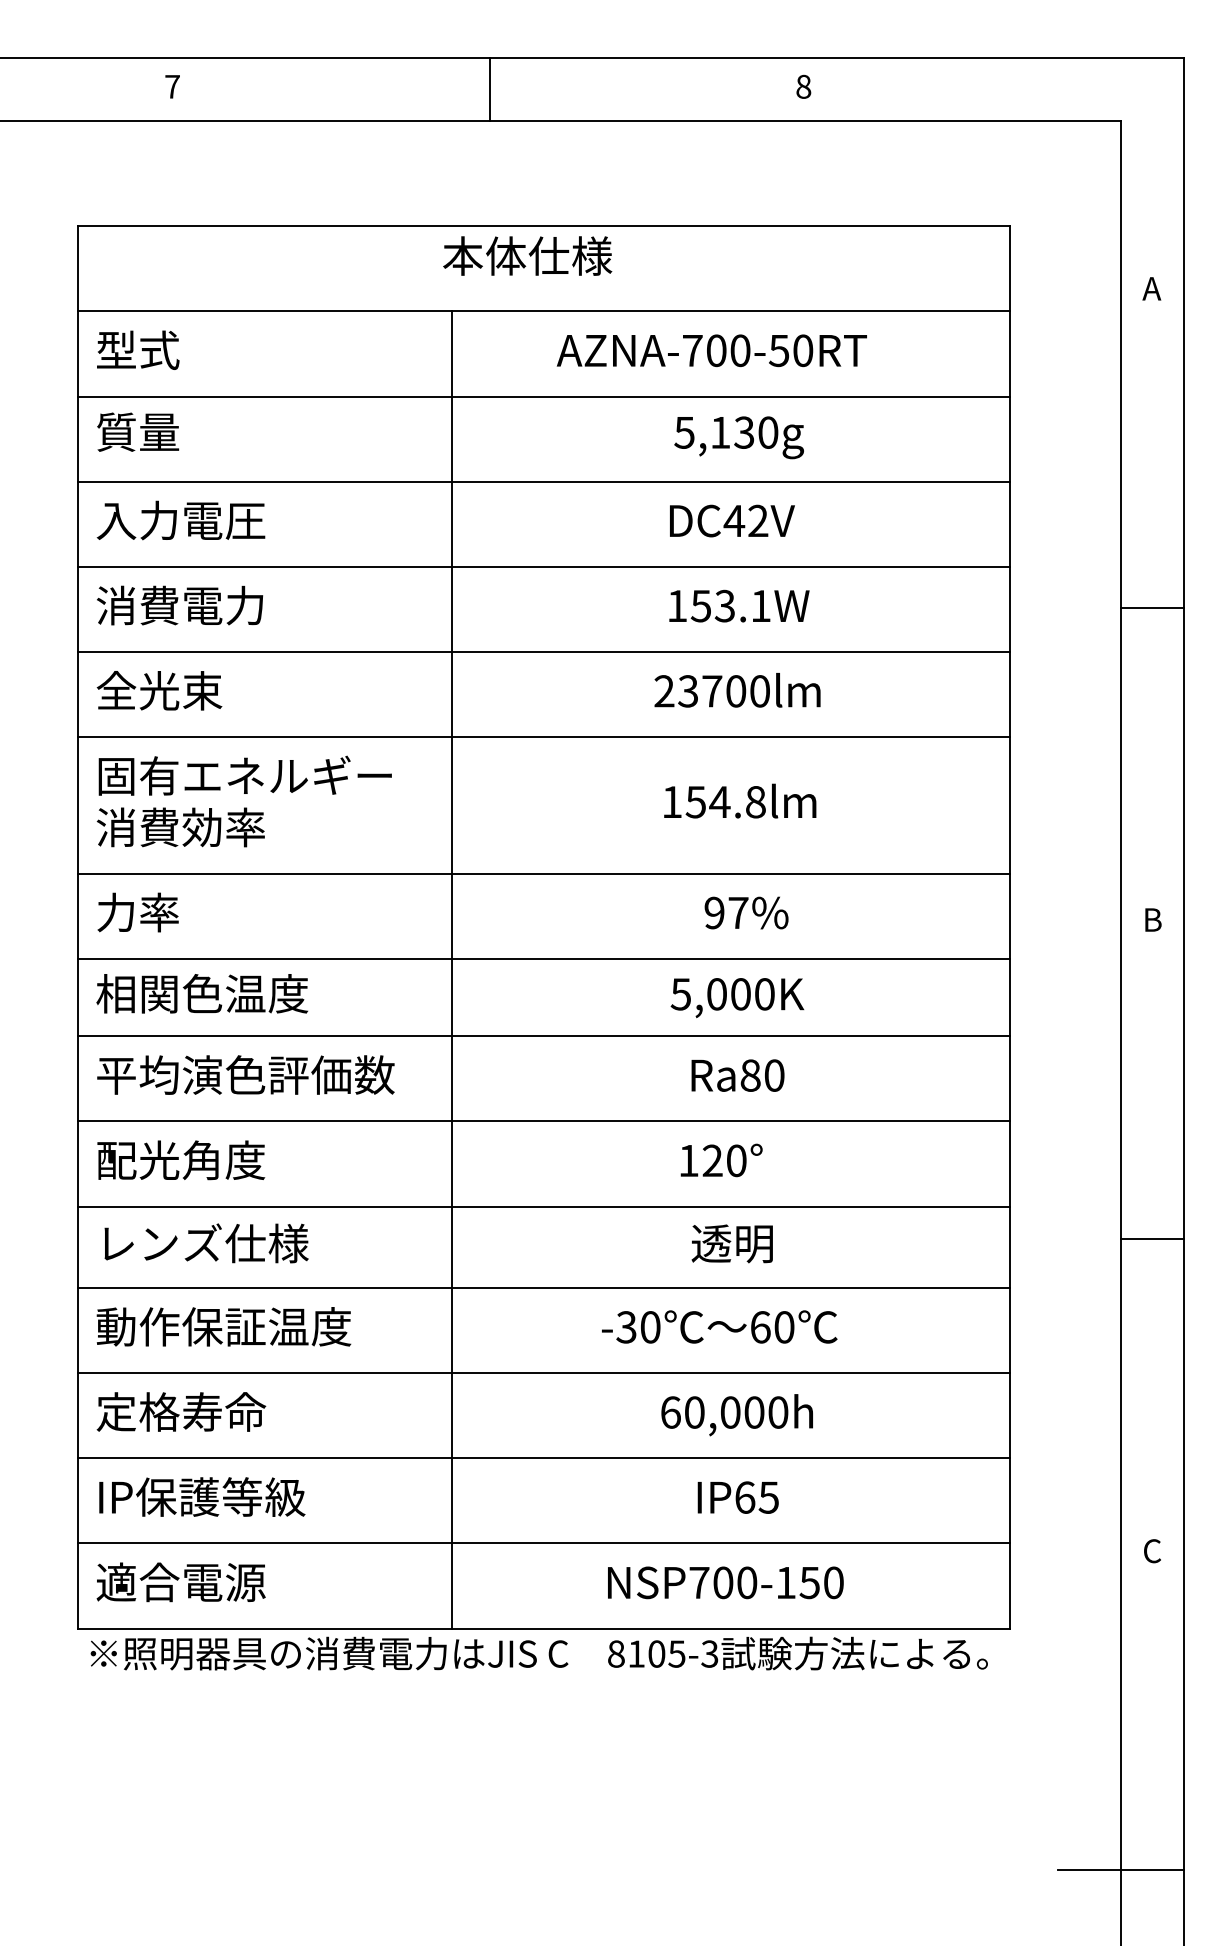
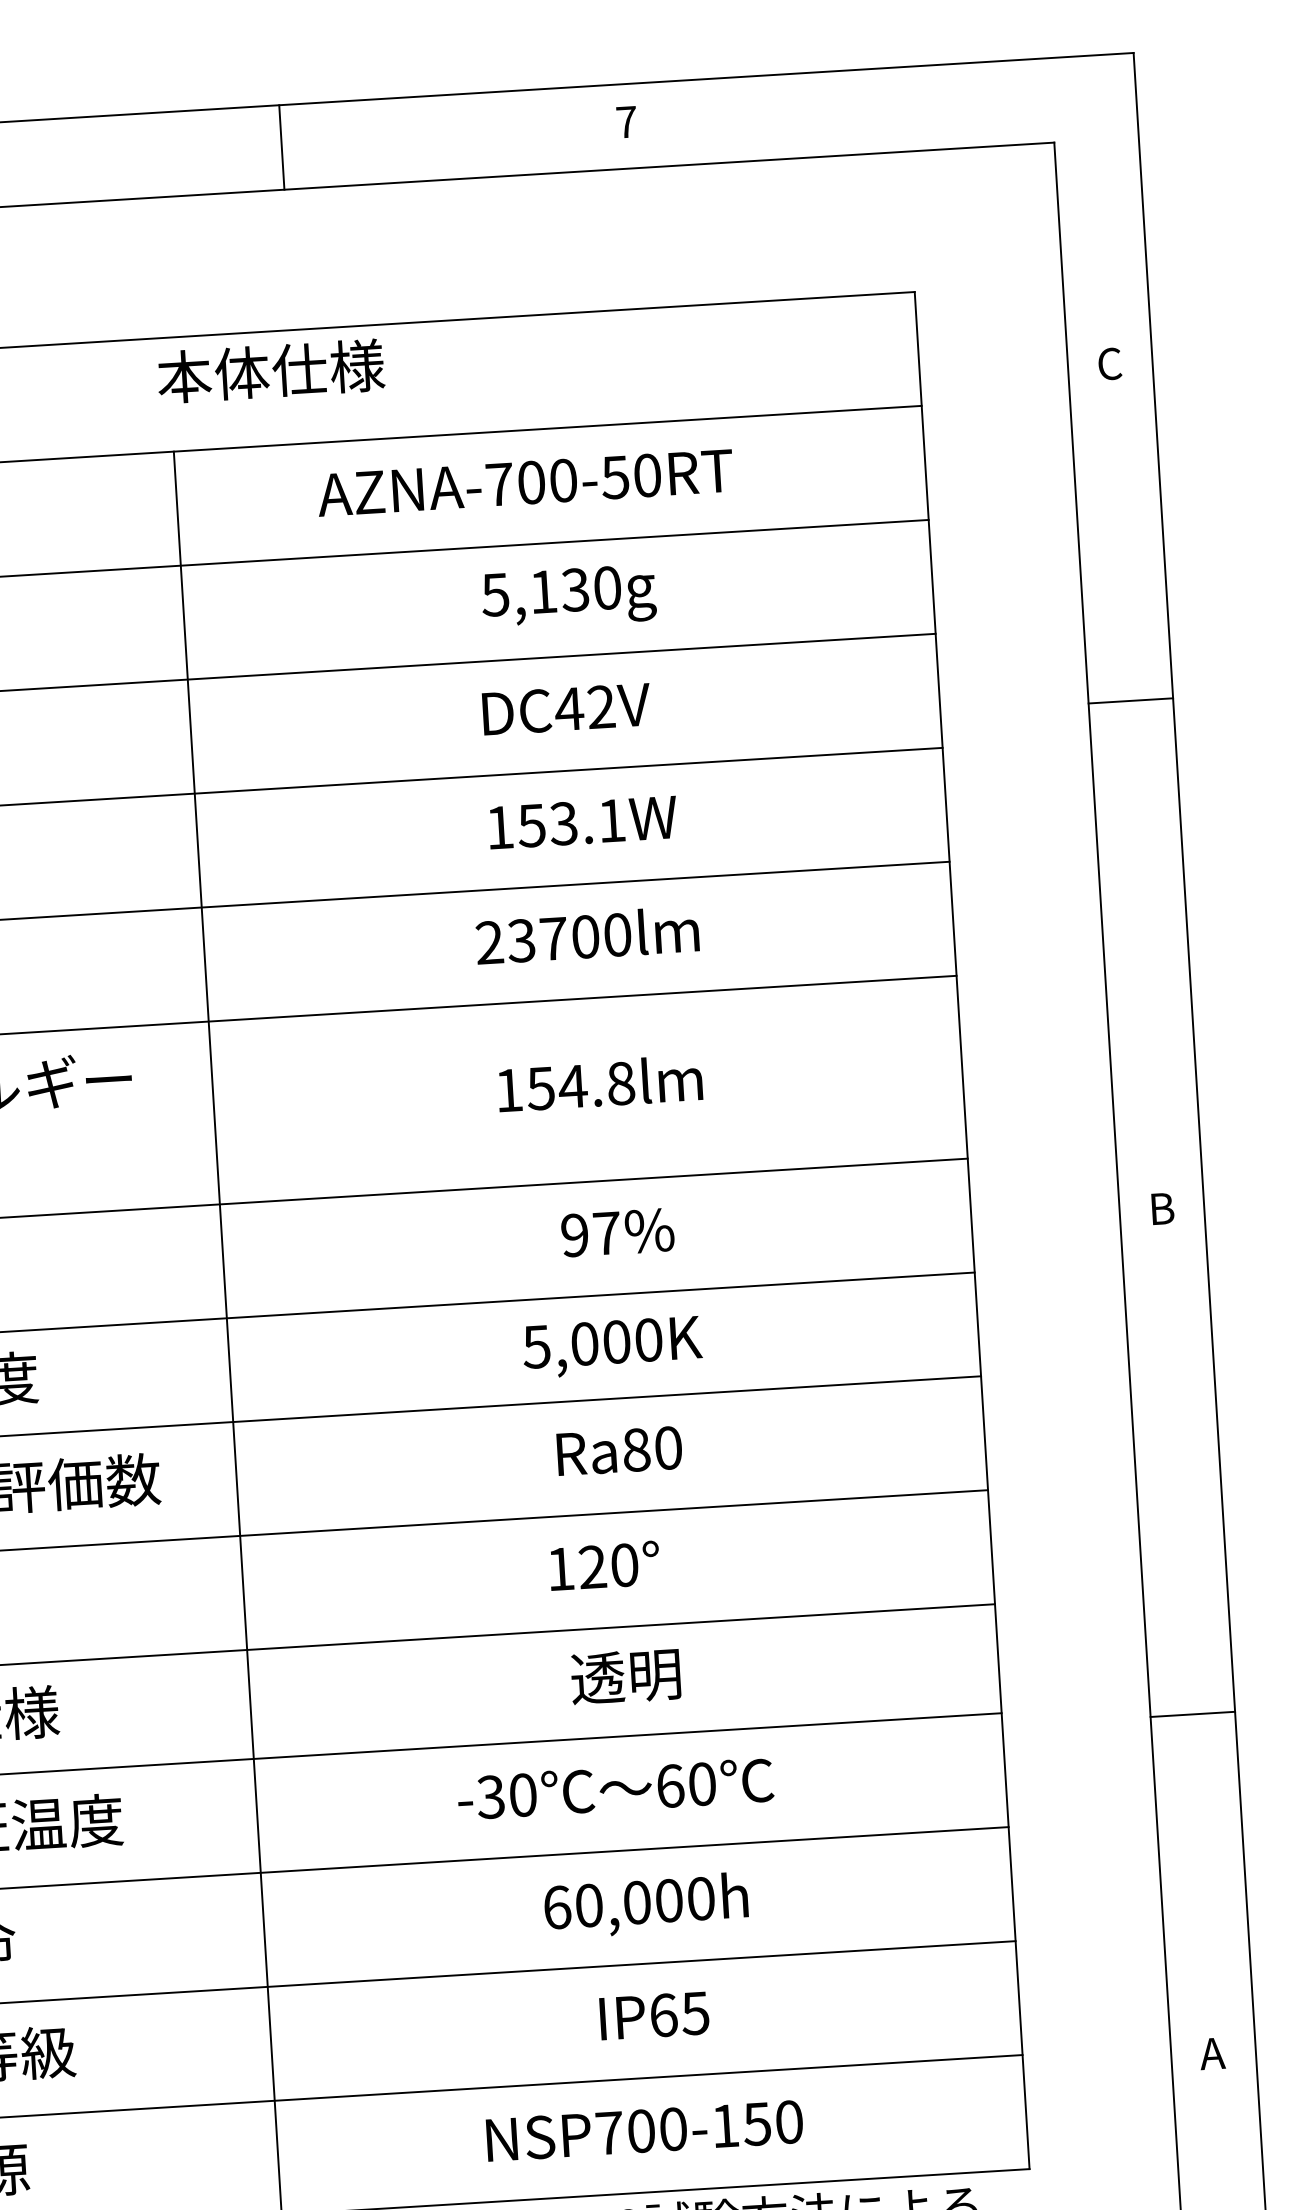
text: (803, 86) -> (626, 121), 8 -> 7
line: (489, 89) -> (281, 146), moved
text: (1151, 288) -> (1108, 363), A -> C
line: (1152, 607) -> (1130, 700), moved
line: (1152, 1238) -> (1192, 1714), moved
text: (1151, 1551) -> (1212, 2054), C -> A

